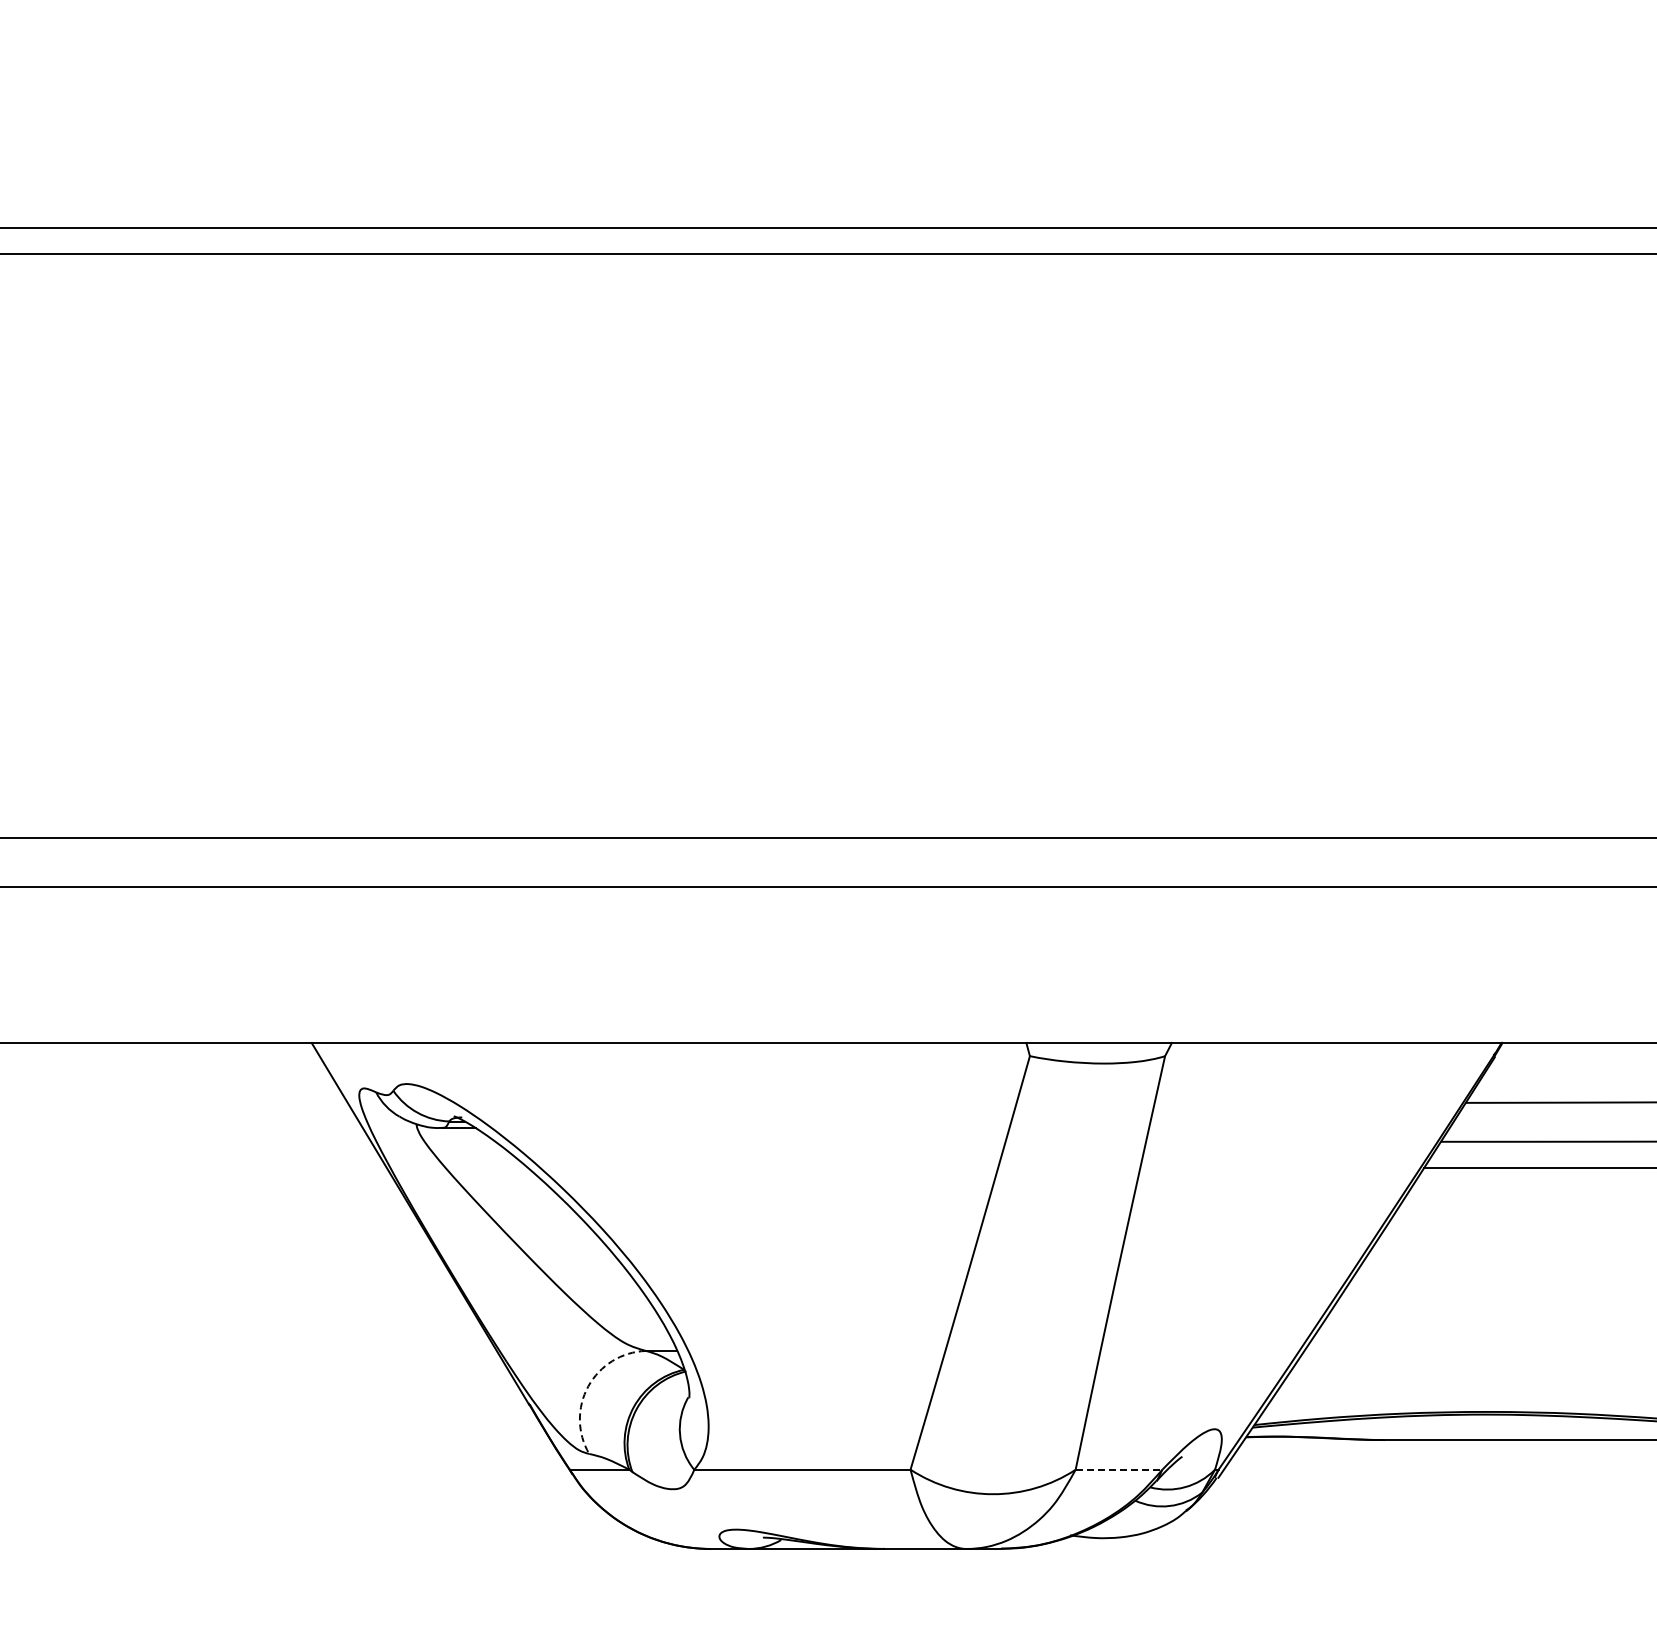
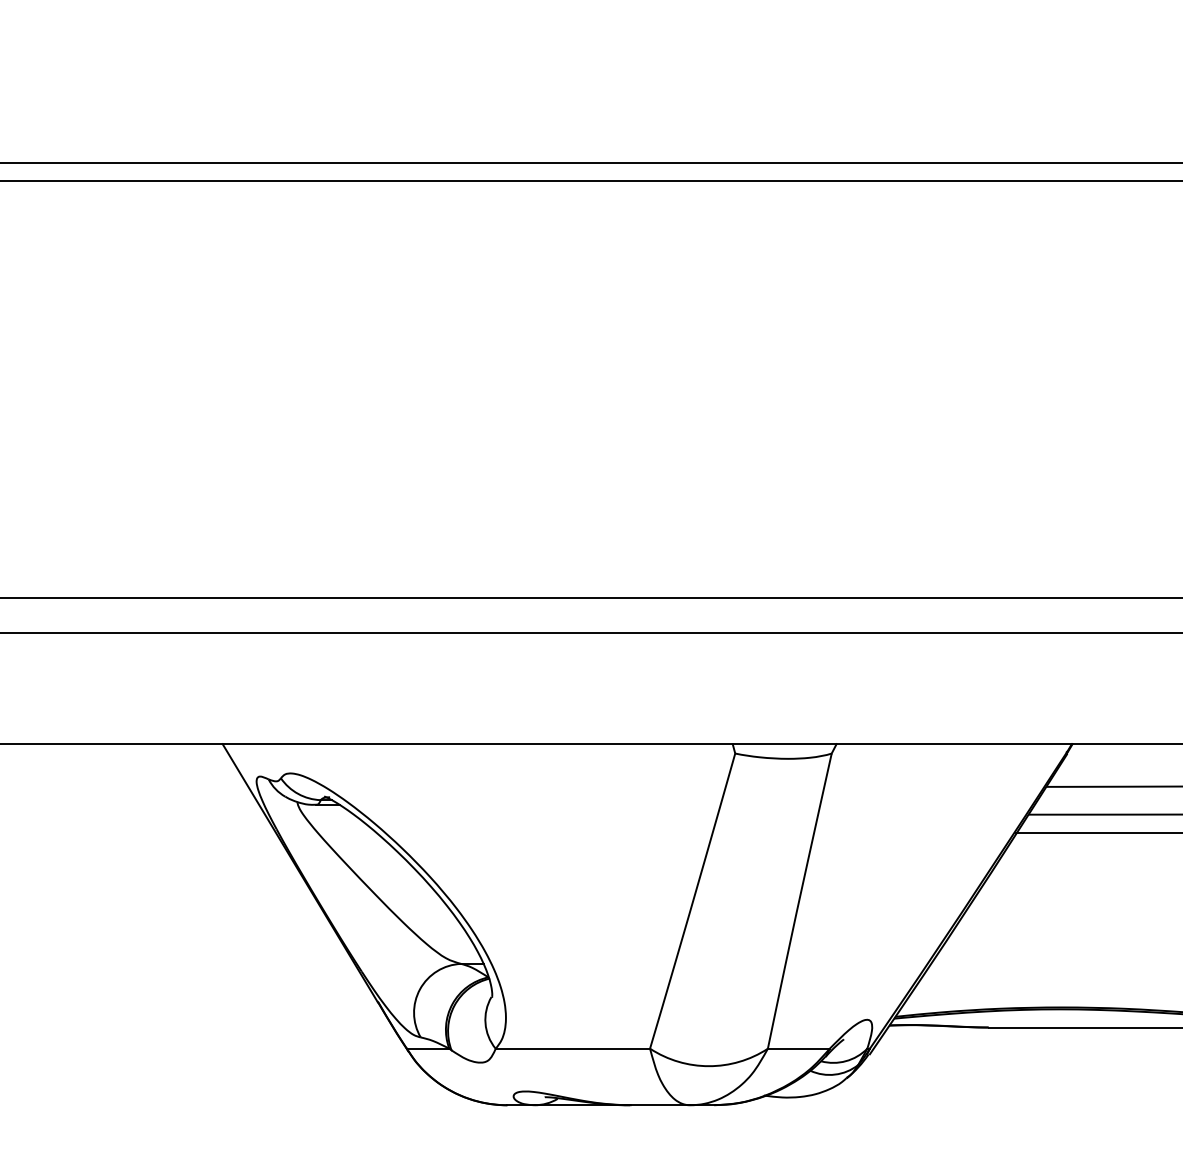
arc: (588, 1386) -> (420, 989), dashed -> solid
line: (1119, 1469) -> (799, 1048), dashed -> solid

